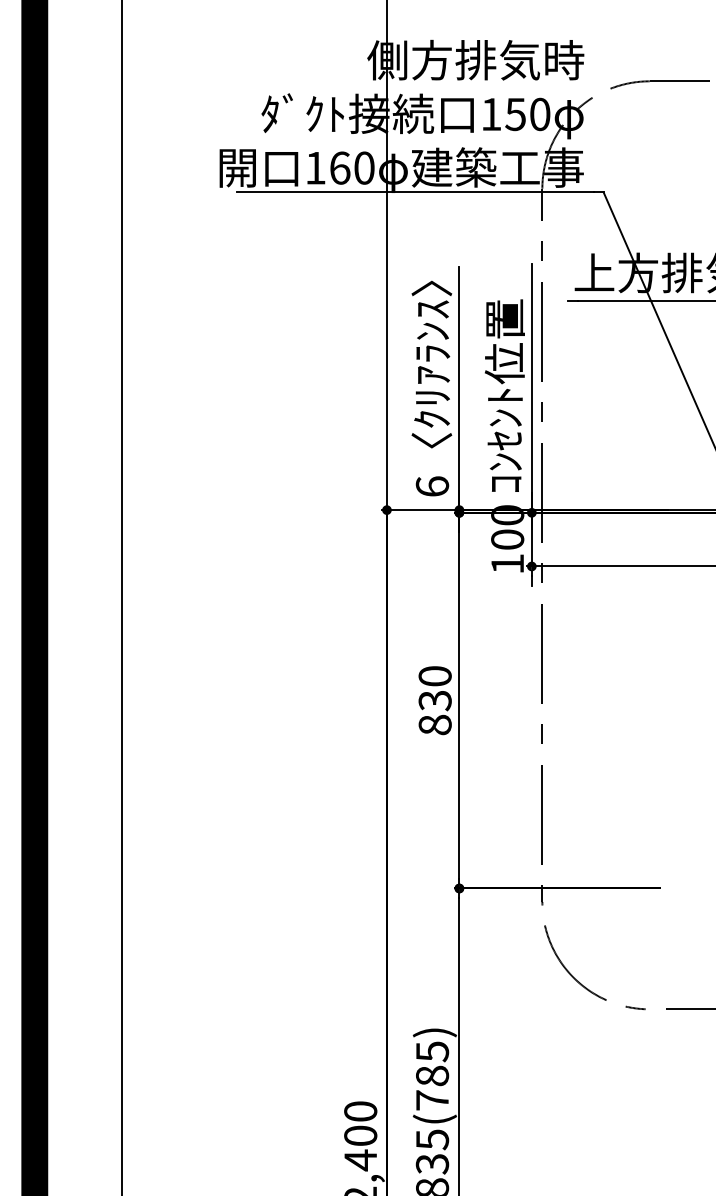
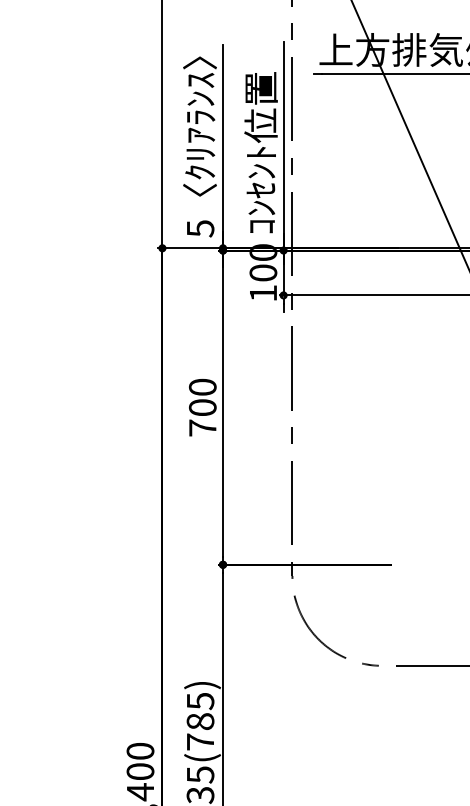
text: (432, 486) -> (200, 228), 6 -> 5
text: (434, 712) -> (202, 417), 830 -> 700

